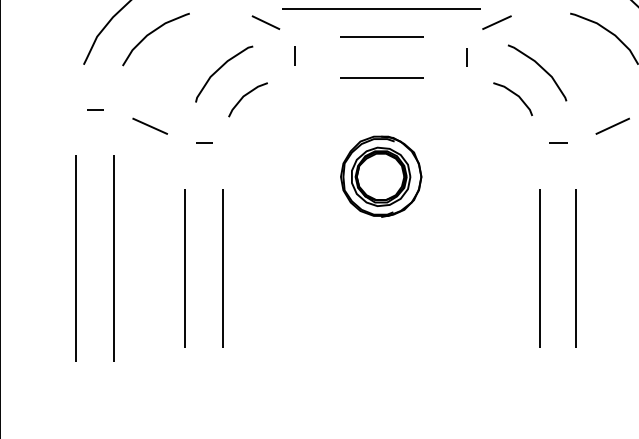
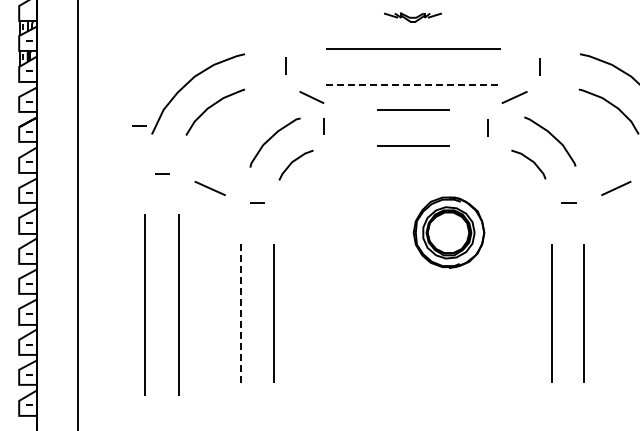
line: (382, 9) -> (414, 85), solid -> dashed
line: (69, 54) -> (139, 125), added
line: (294, 55) -> (323, 126), moved
part: (380, 176) -> (448, 232), moved
line: (184, 268) -> (240, 313), solid -> dashed

